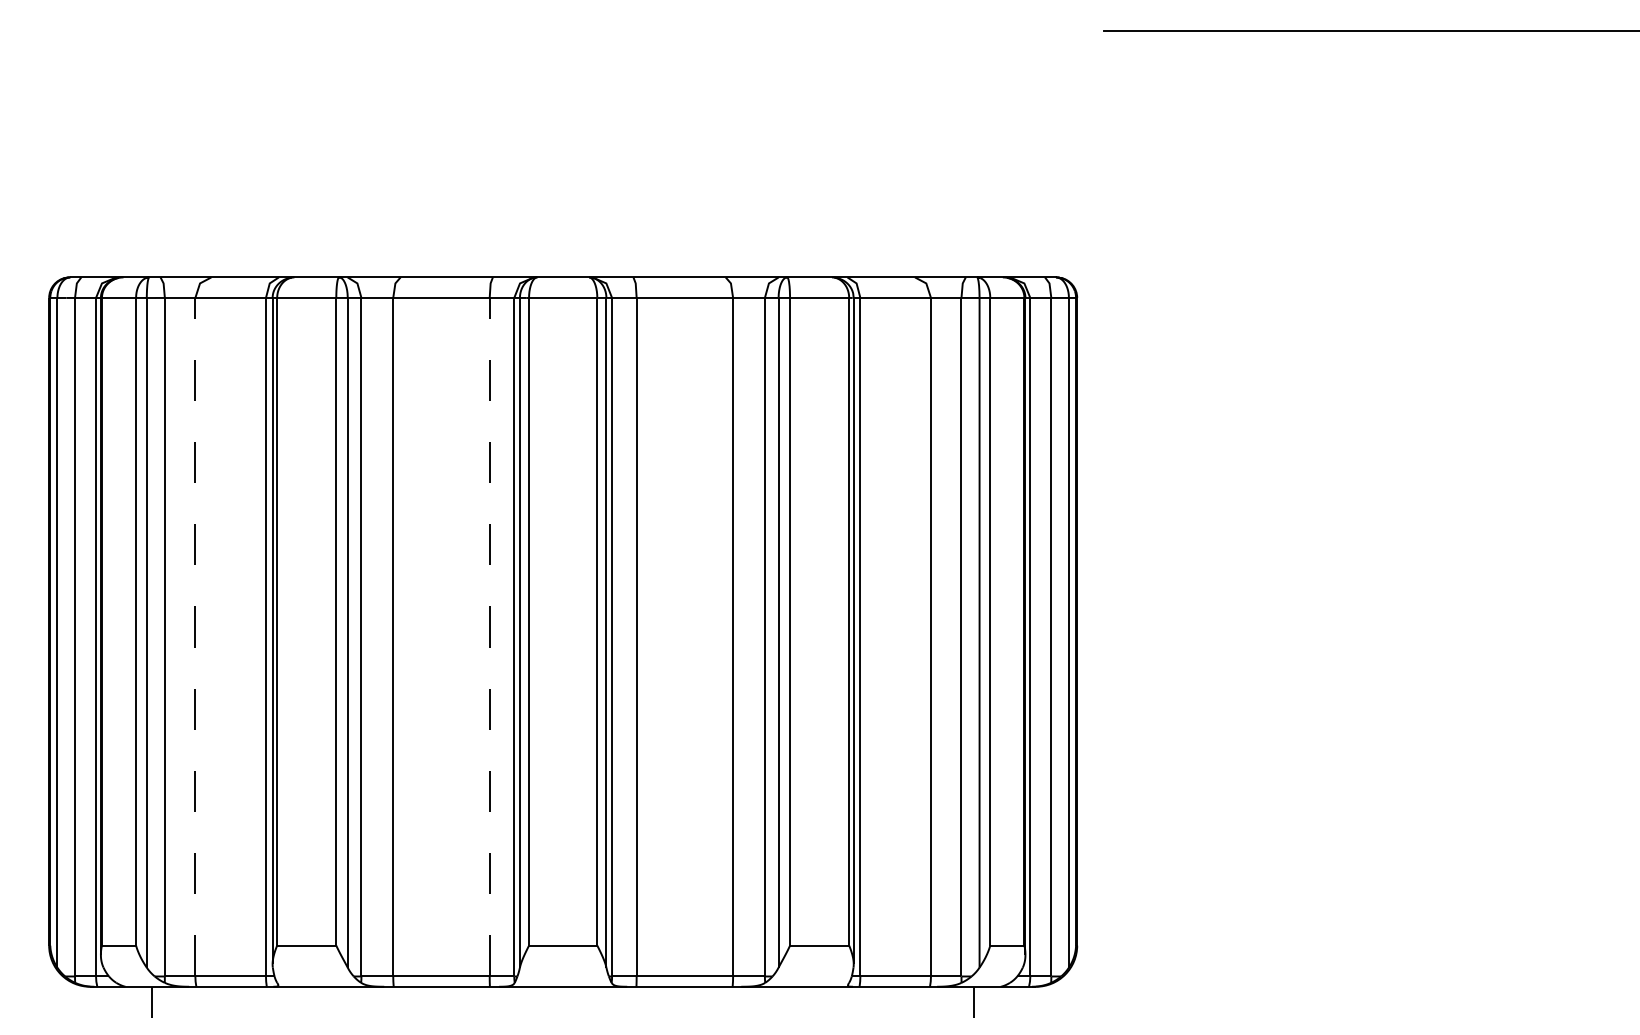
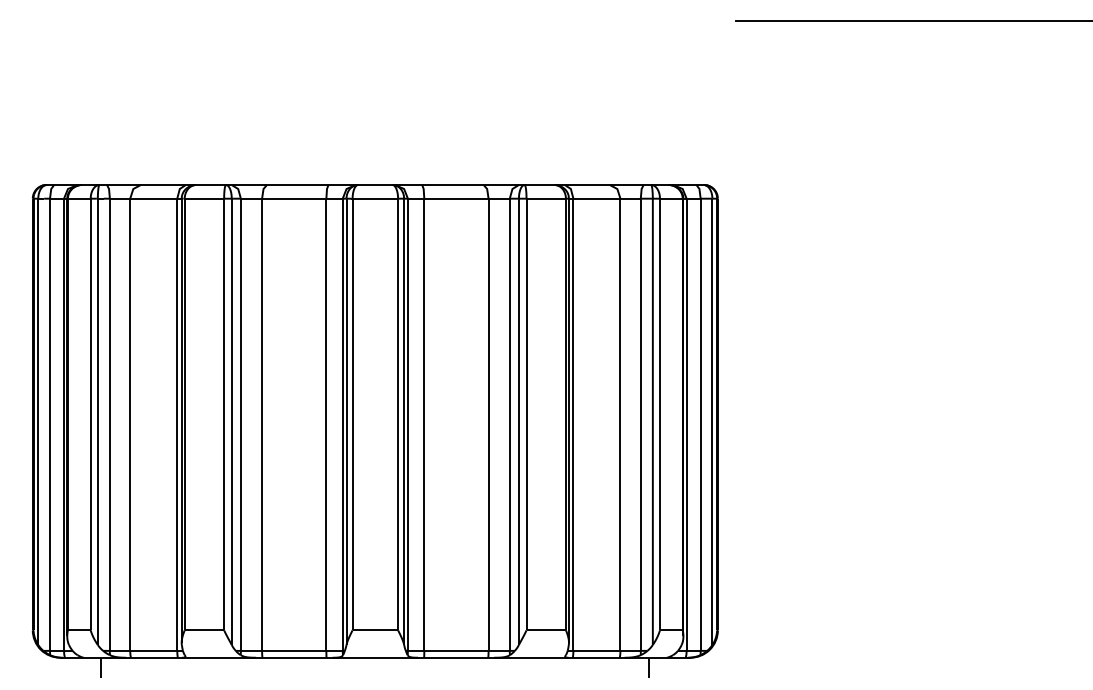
line: (195, 636) -> (130, 424), dashed -> solid
line: (489, 636) -> (326, 424), dashed -> solid

